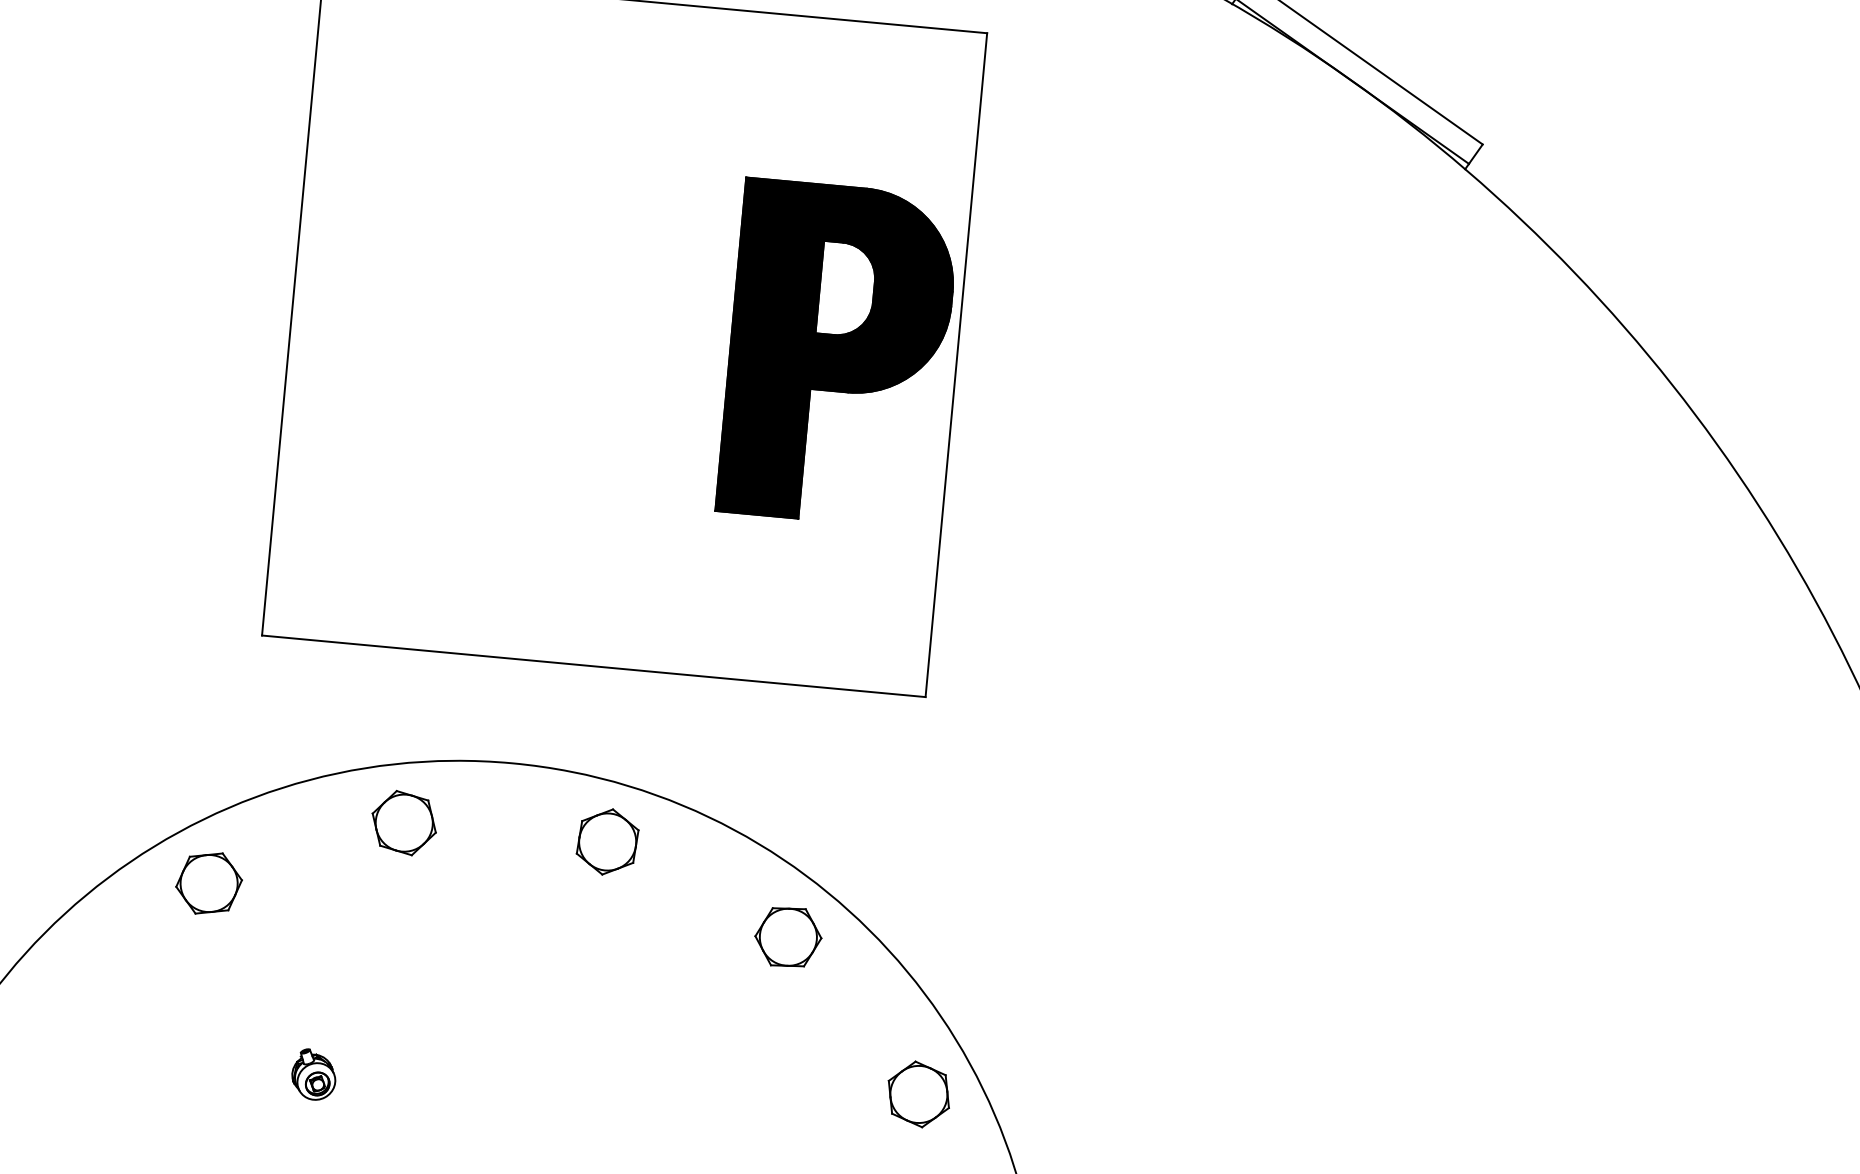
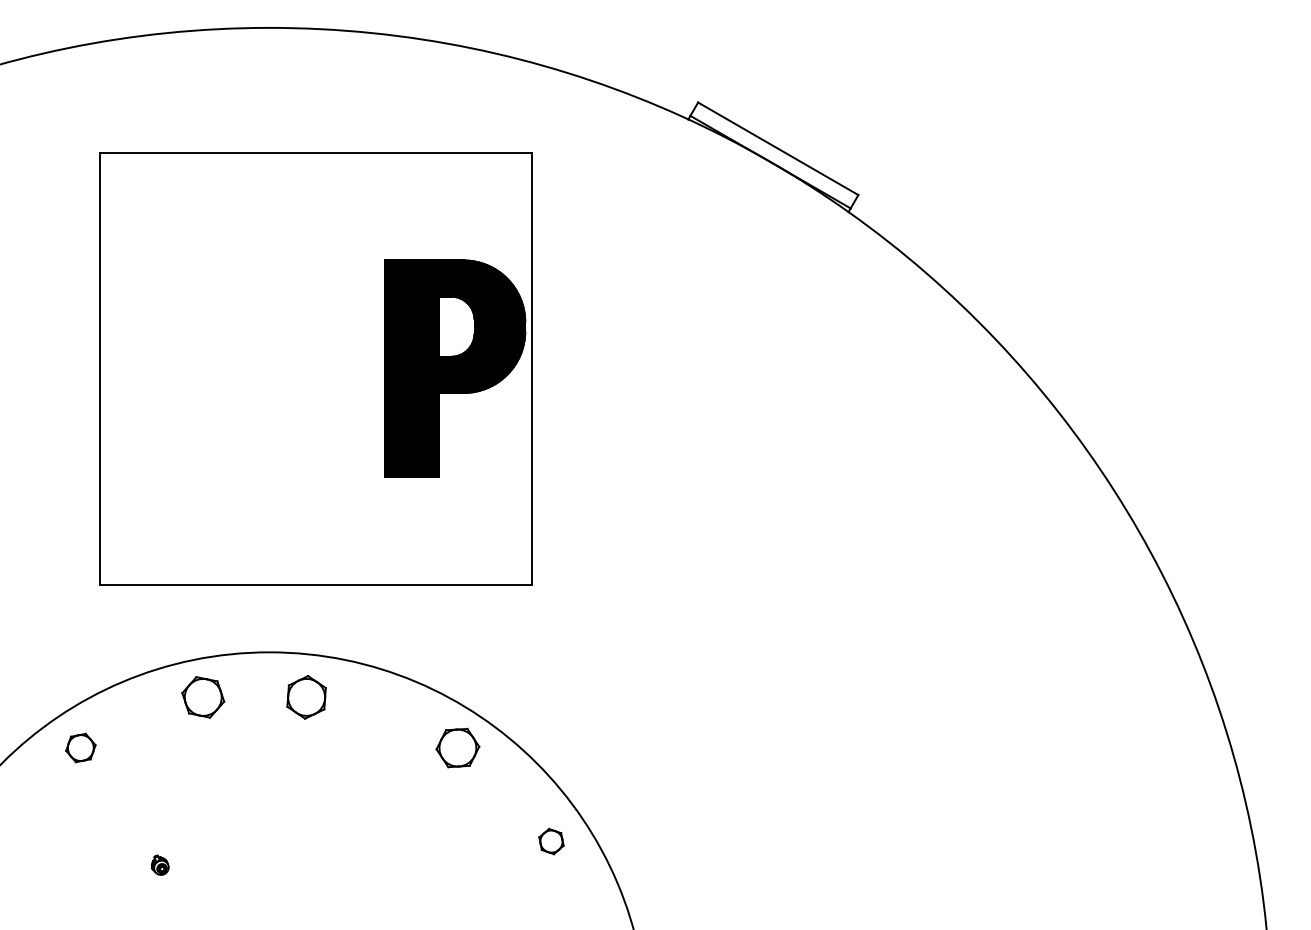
part: (607, 842) -> (306, 697), moved
part: (208, 882) -> (80, 747), size x0.7
part: (314, 1075) -> (160, 865), size x0.6
part: (918, 1094) -> (551, 841), size x0.6

